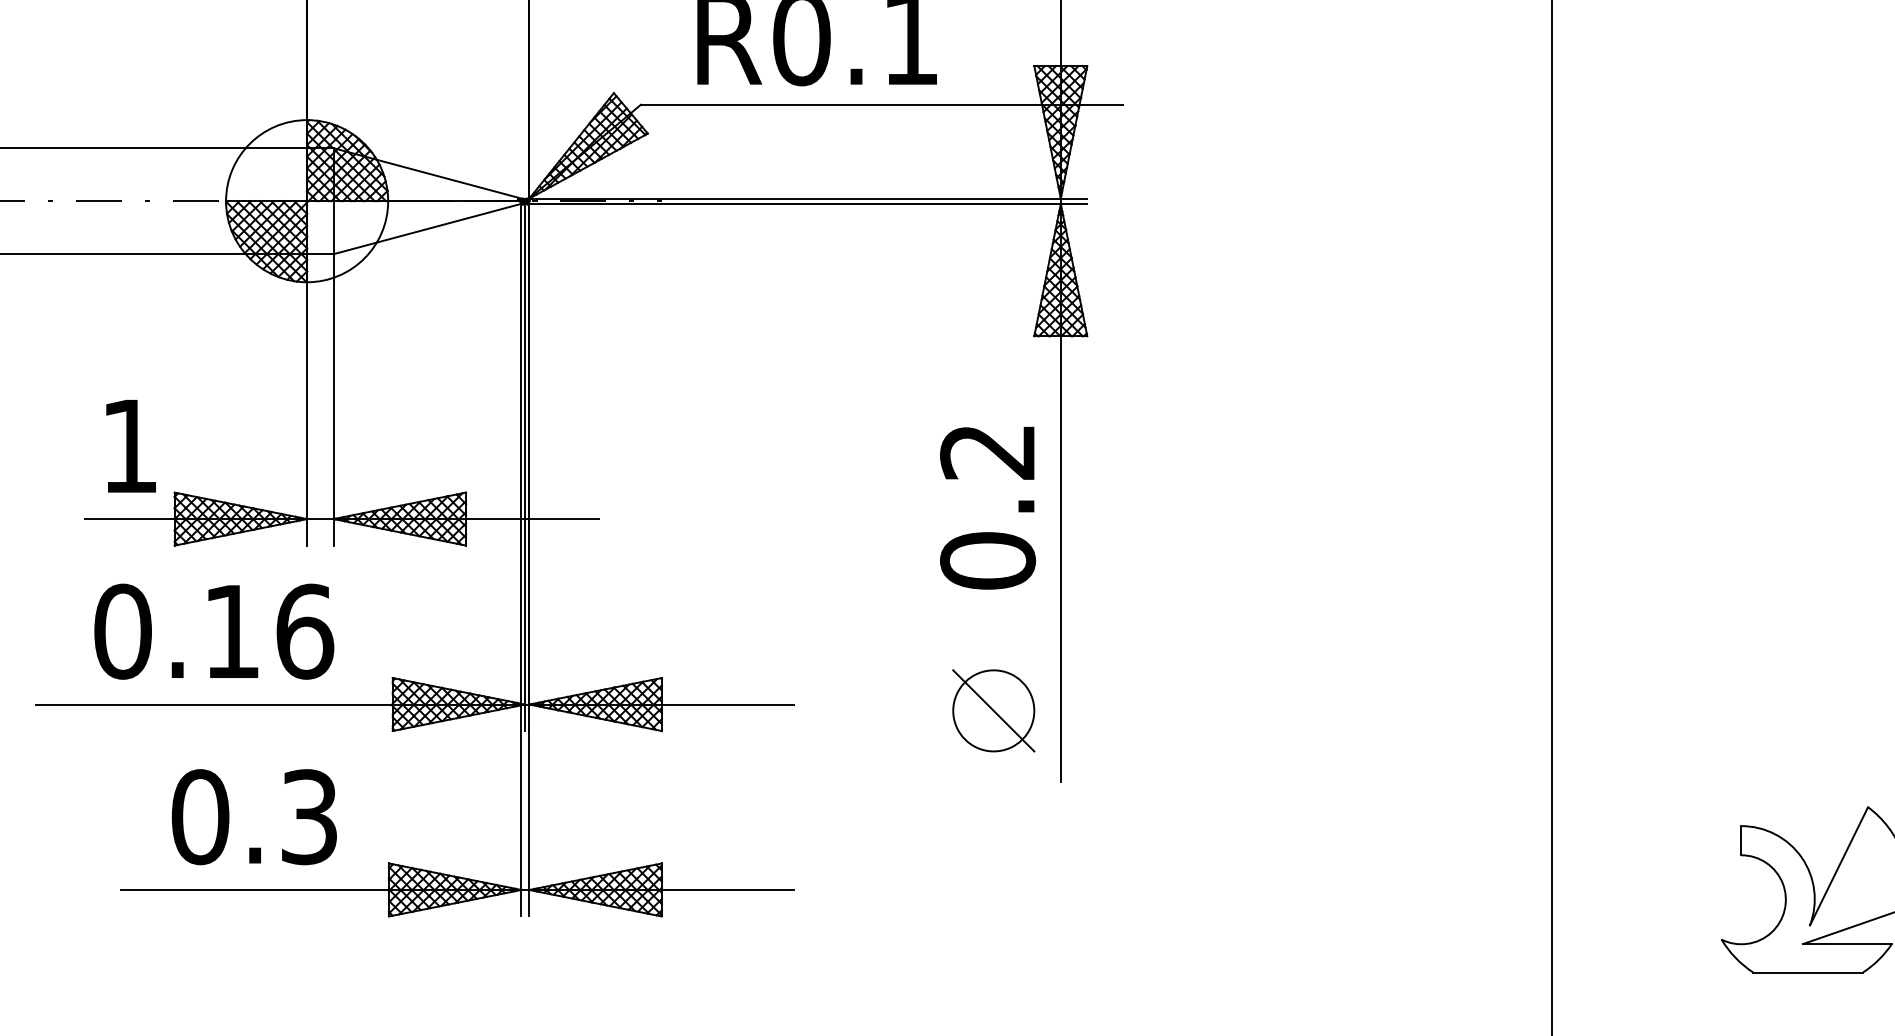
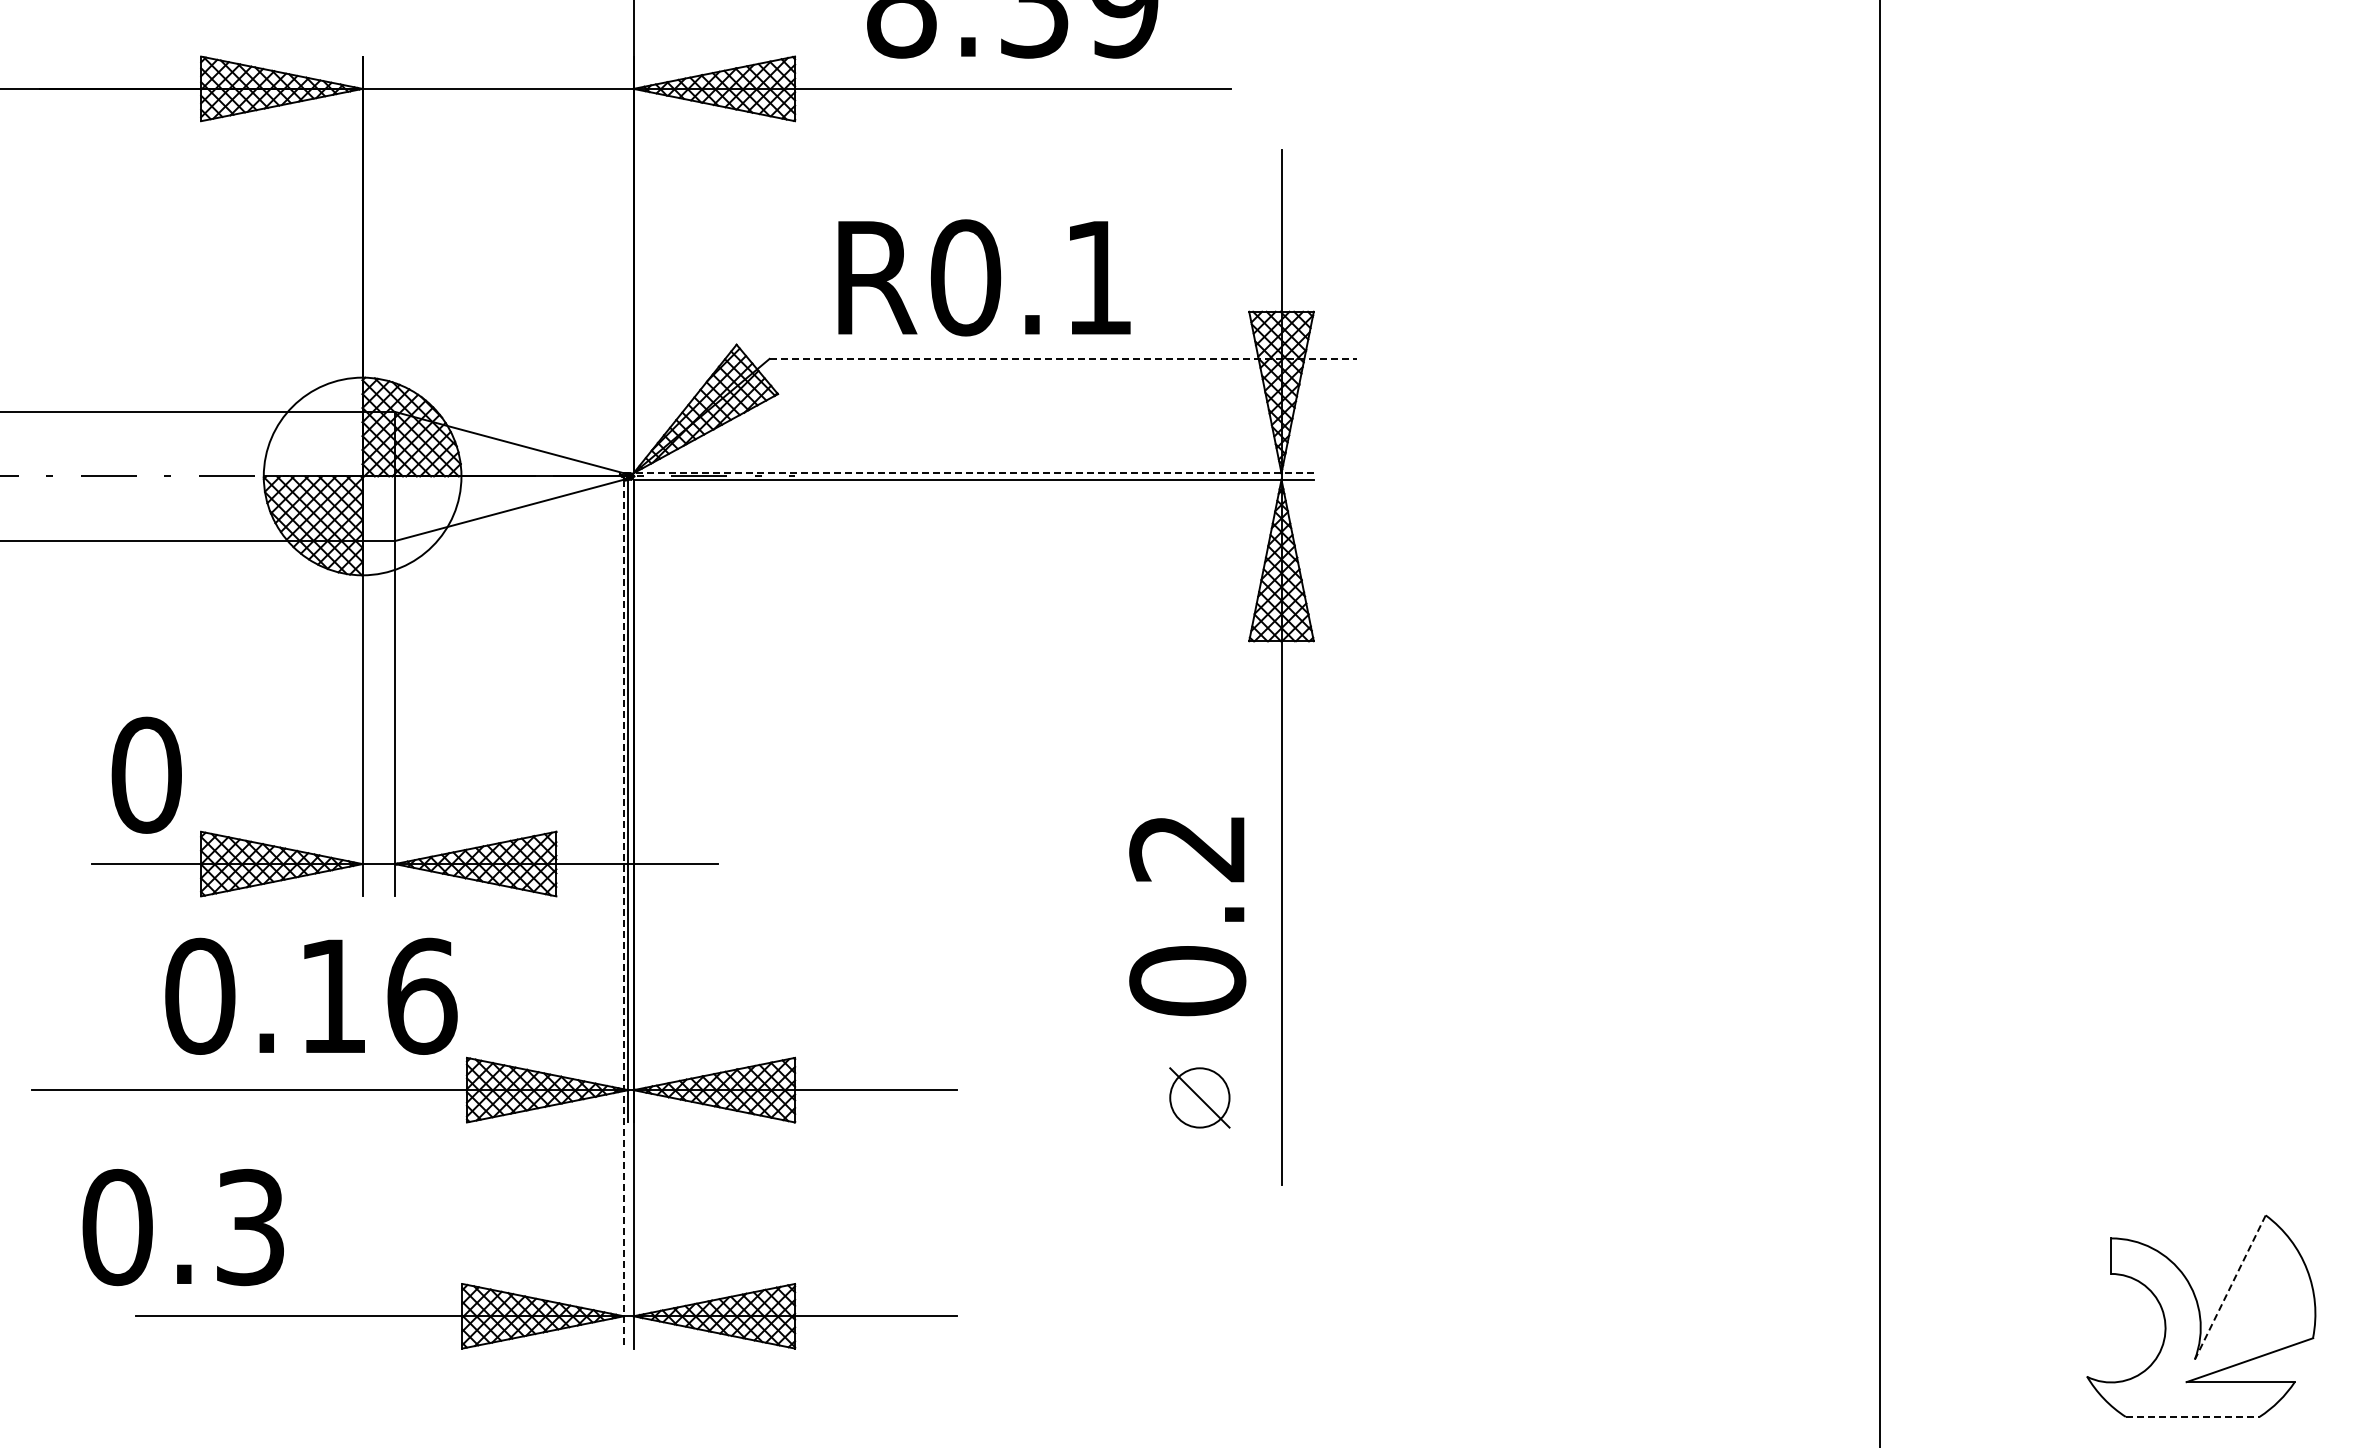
line: (881, 104) -> (1063, 358), solid -> dashed
line: (808, 198) -> (973, 473), solid -> dashed
text: (129, 445) -> (146, 774), 1 -> 0
text: (987, 507) -> (1187, 916), moved
line: (521, 560) -> (623, 914), solid -> dashed
text: (214, 630) -> (311, 995), moved
part: (993, 710) -> (1199, 1097), size x0.6
text: (253, 817) -> (182, 1227), moved
line: (1839, 866) -> (2230, 1287), solid -> dashed
line: (1807, 973) -> (2192, 1417), solid -> dashed

